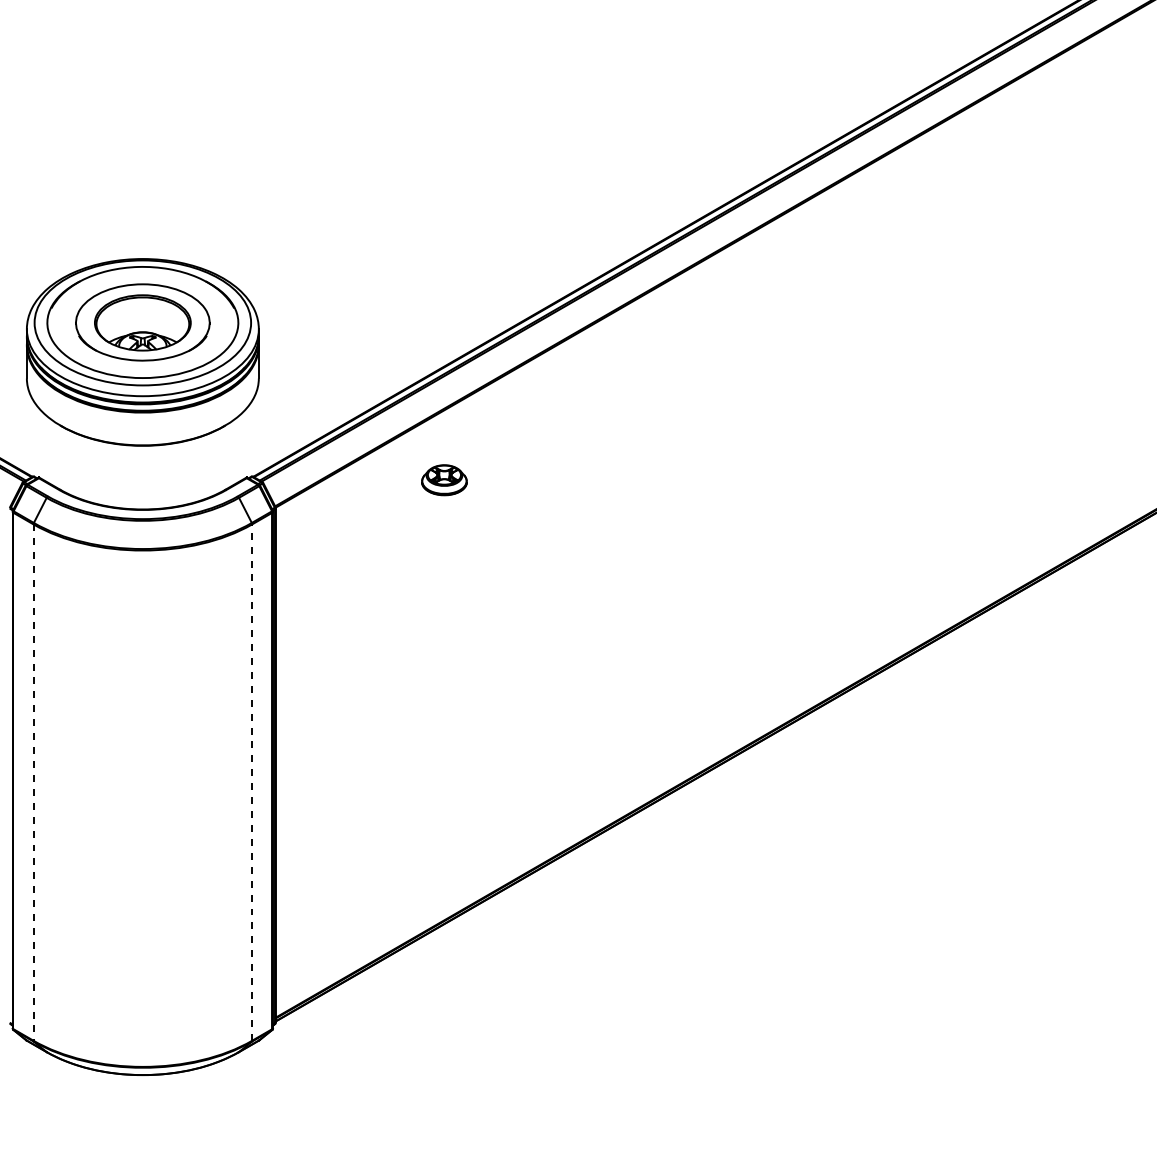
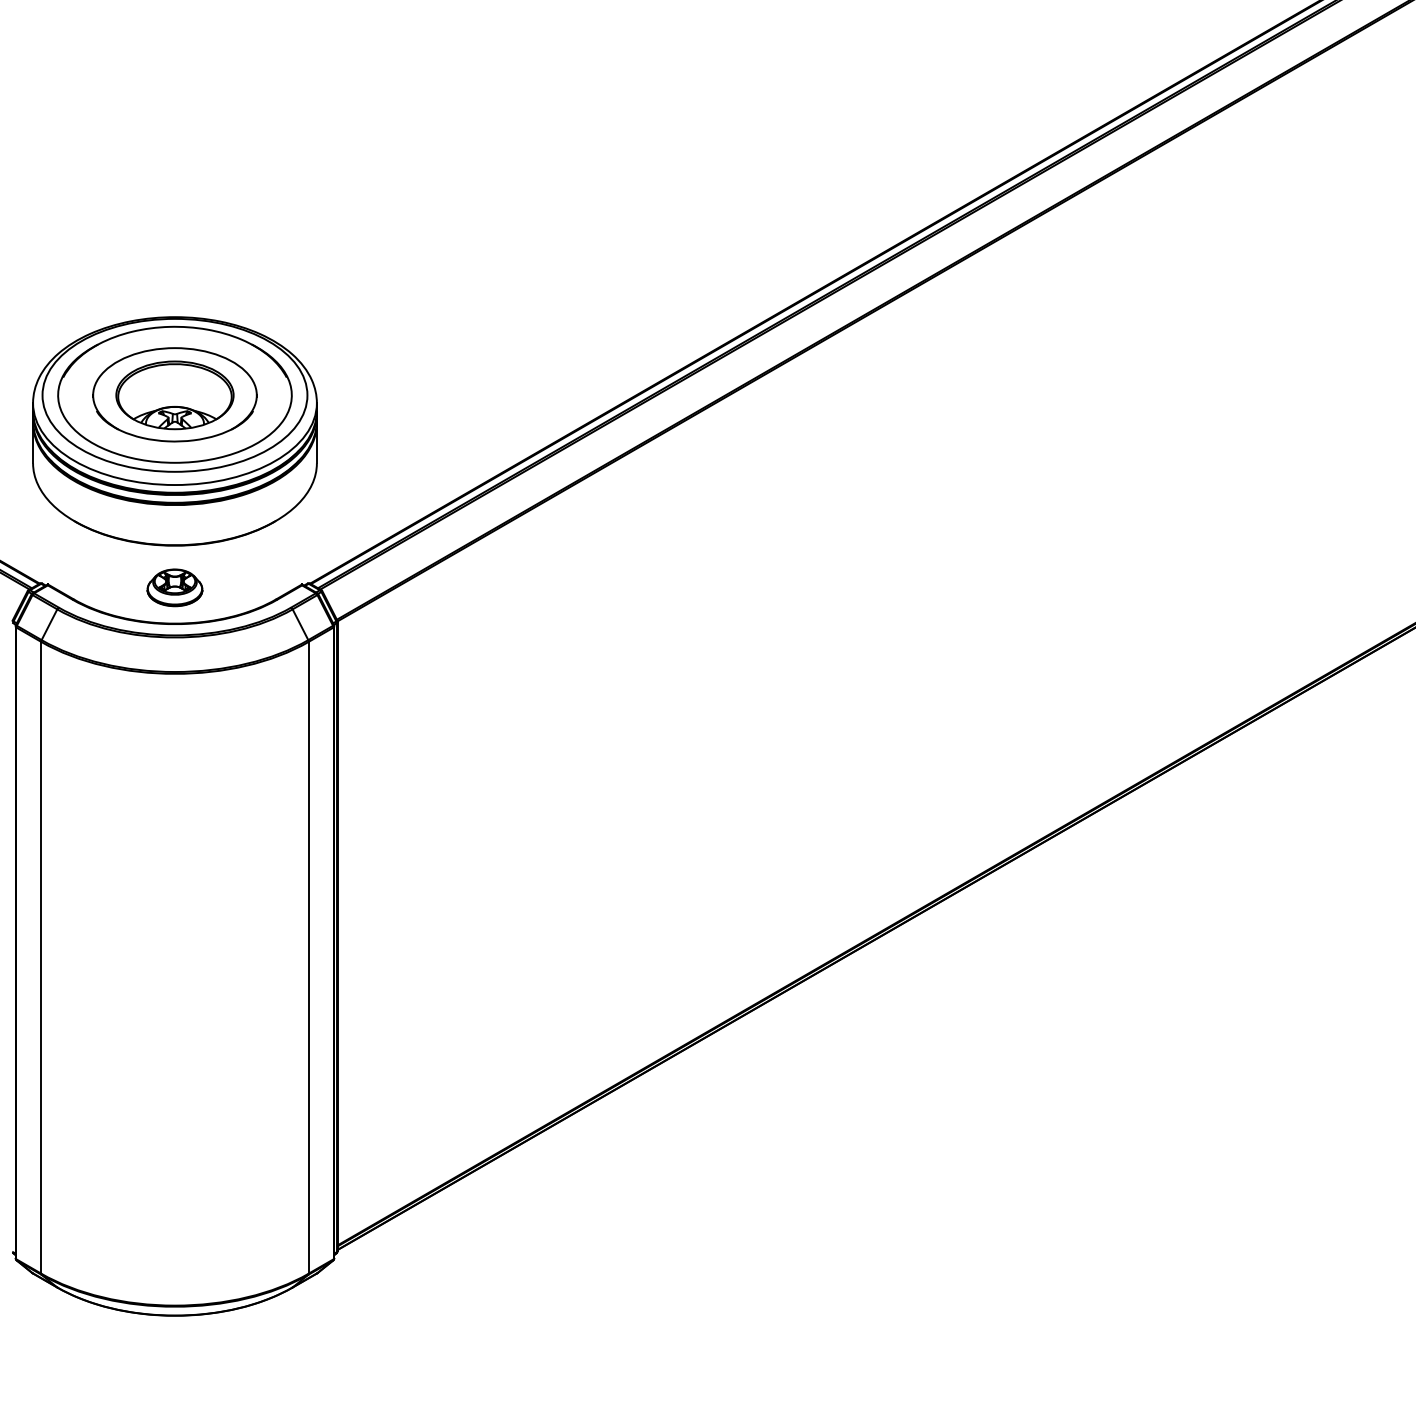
part: (444, 479) -> (174, 587), moved
line: (33, 782) -> (41, 957), dashed -> solid
line: (251, 782) -> (308, 957), dashed -> solid

